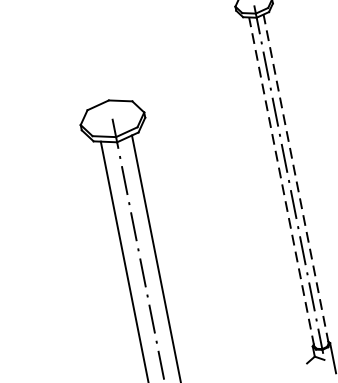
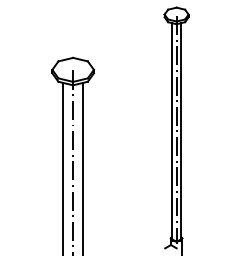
line: (296, 178) -> (181, 130), dashed -> solid
line: (281, 181) -> (171, 130), dashed -> solid

